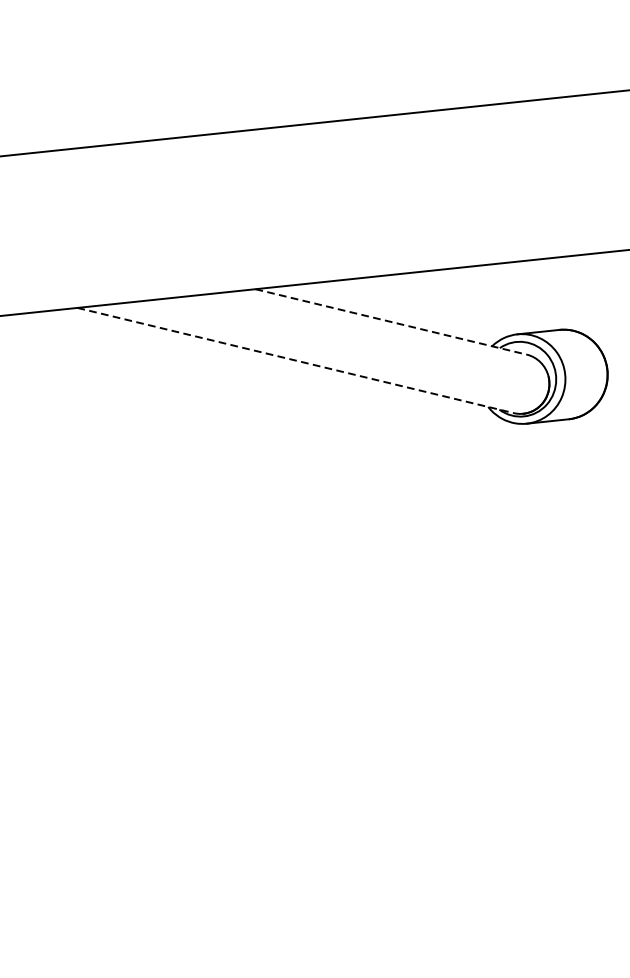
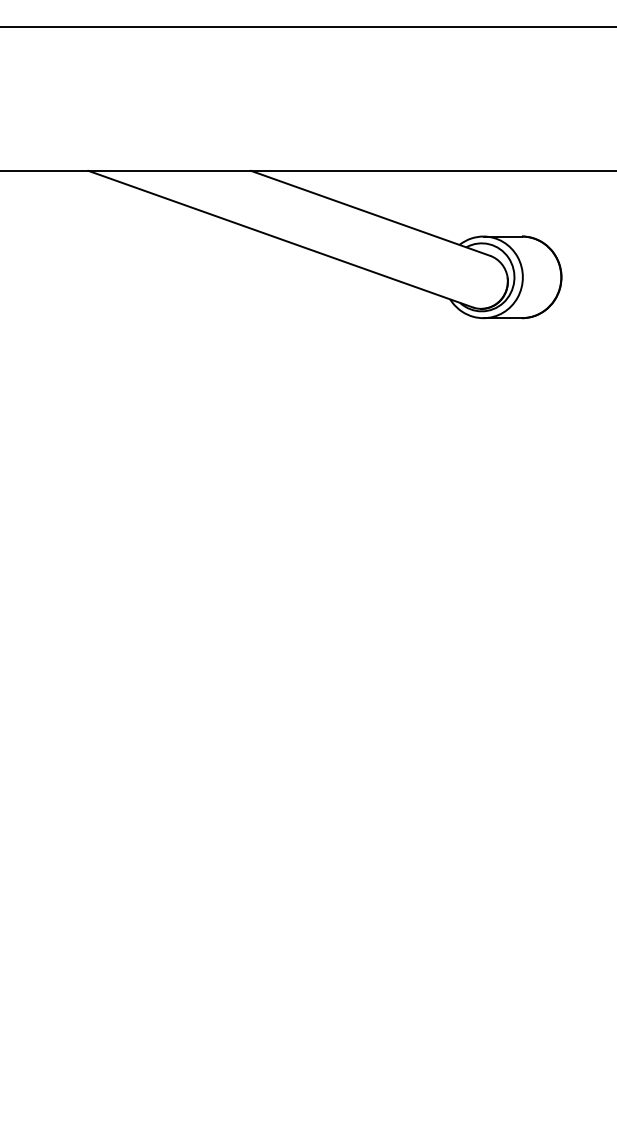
line: (391, 322) -> (370, 213), dashed -> solid
line: (295, 360) -> (280, 239), dashed -> solid

